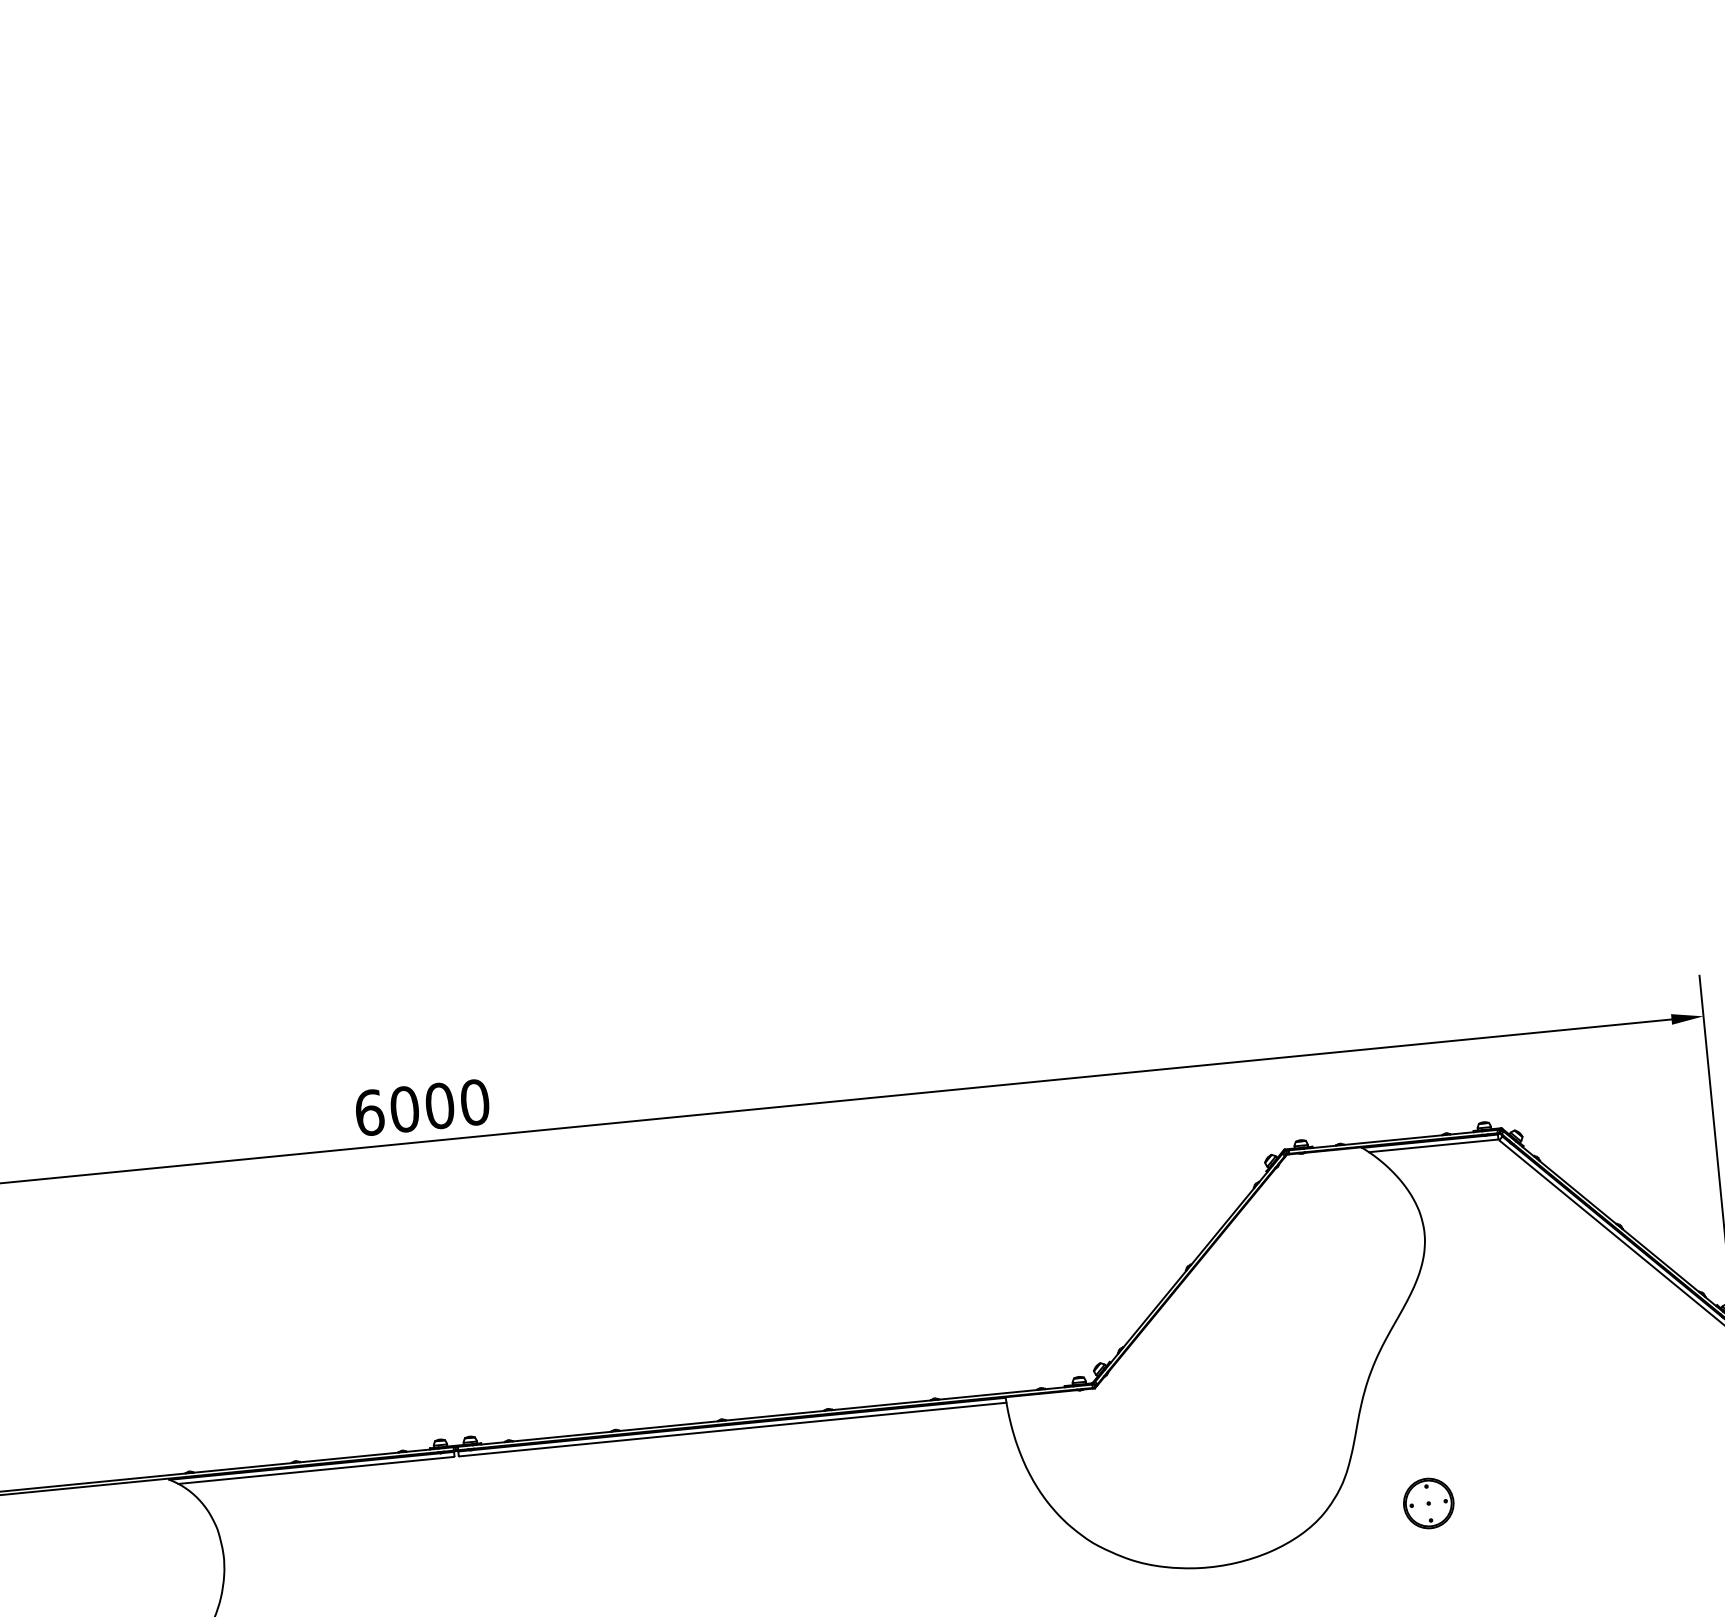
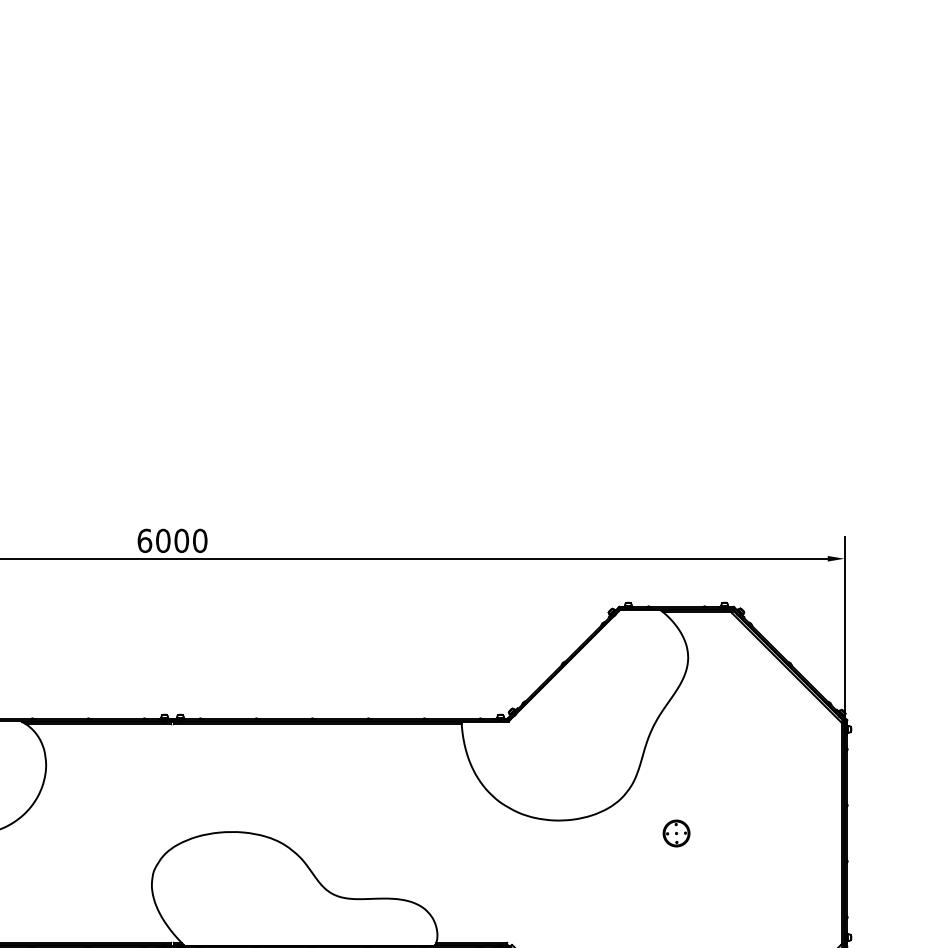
part: (1428, 1503) -> (676, 833), moved

